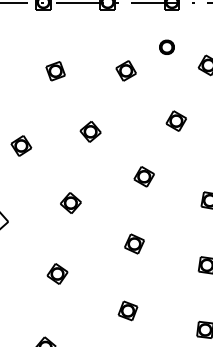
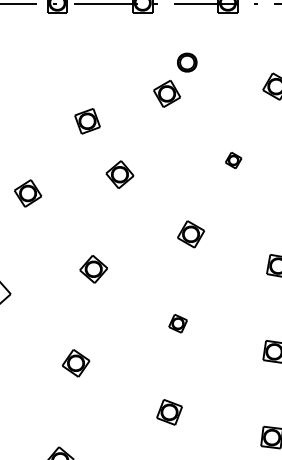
part: (167, 47) -> (187, 62), moved
part: (55, 71) -> (87, 121), moved
part: (176, 121) -> (233, 160), size x0.6
part: (134, 243) -> (177, 323), size x0.7

